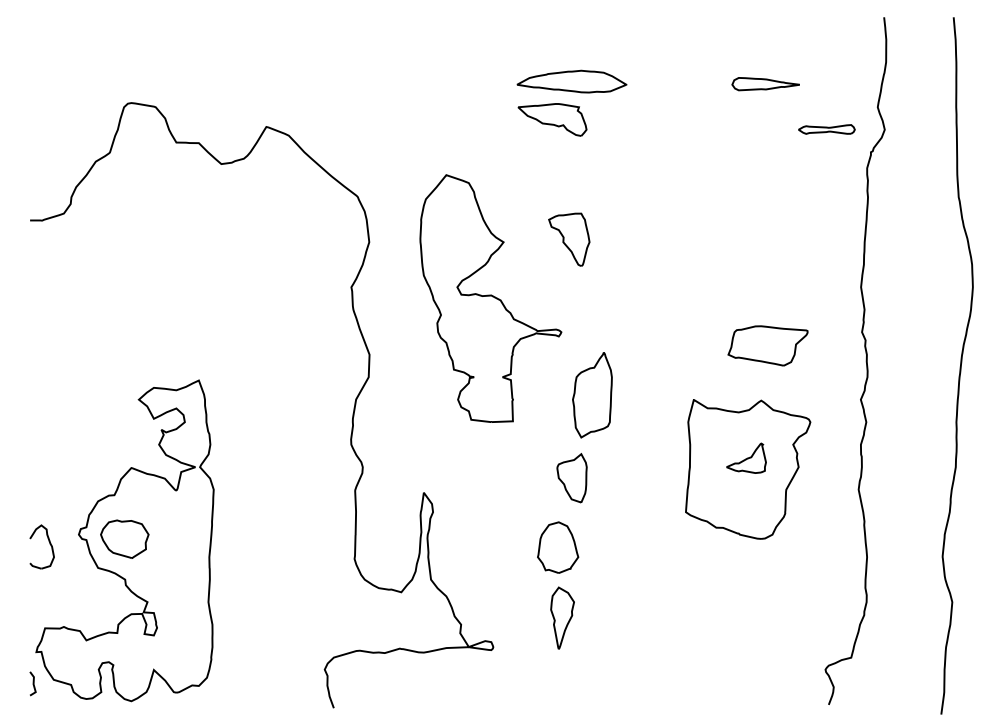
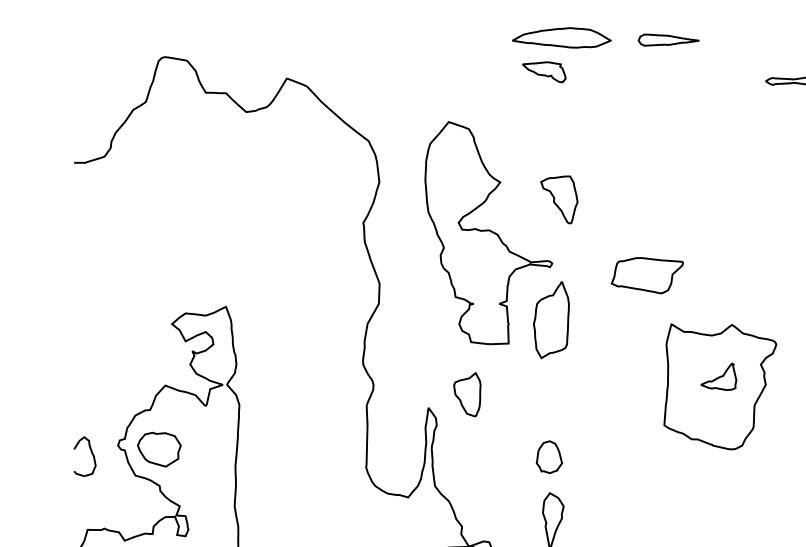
part: (765, 84) -> (668, 40), moved
part: (552, 119) -> (544, 71), size x0.7
part: (569, 239) -> (559, 199), moved
part: (767, 345) -> (646, 275), moved
part: (592, 395) -> (551, 320), moved
part: (571, 478) -> (466, 395), moved
part: (558, 547) -> (549, 457), size x0.7

